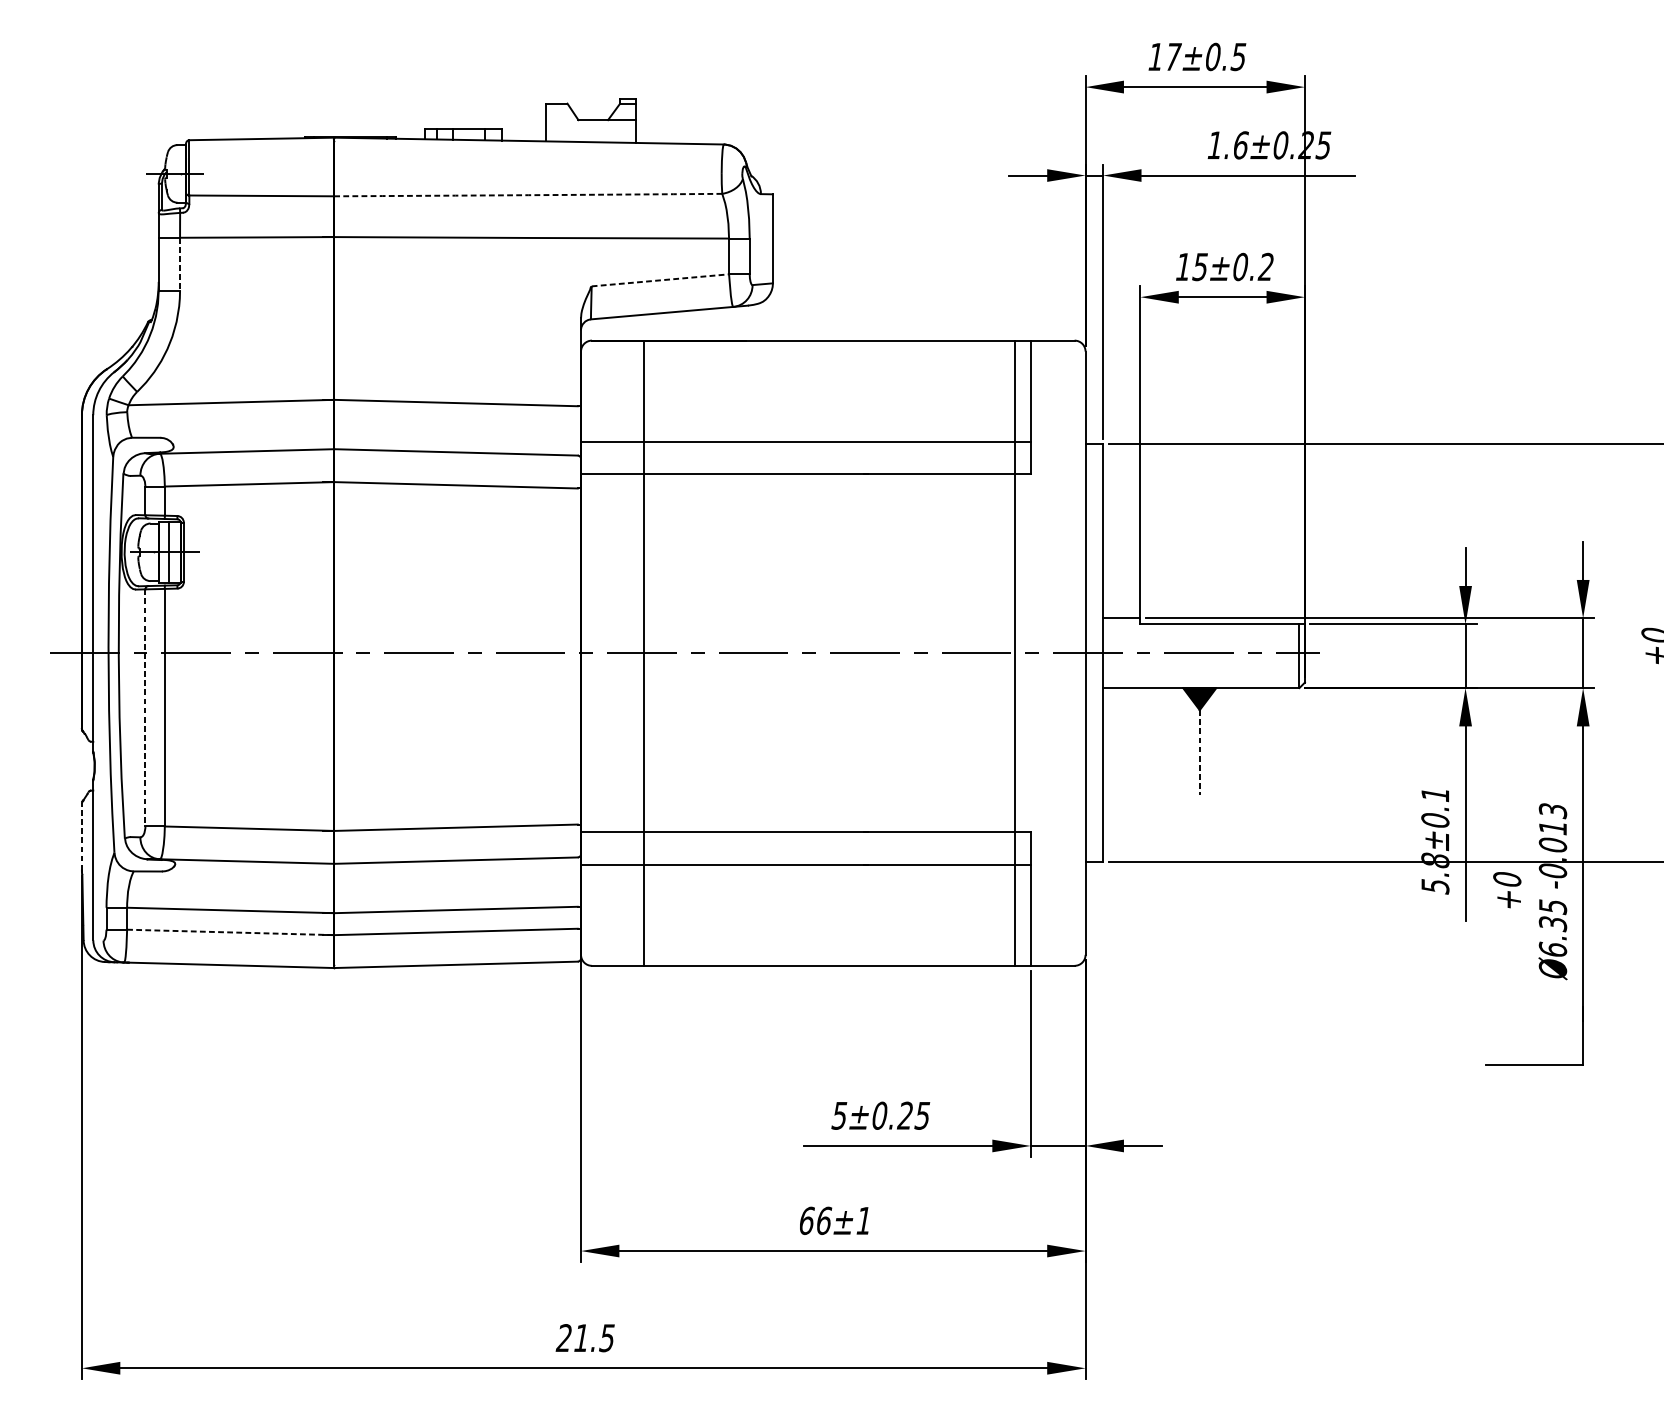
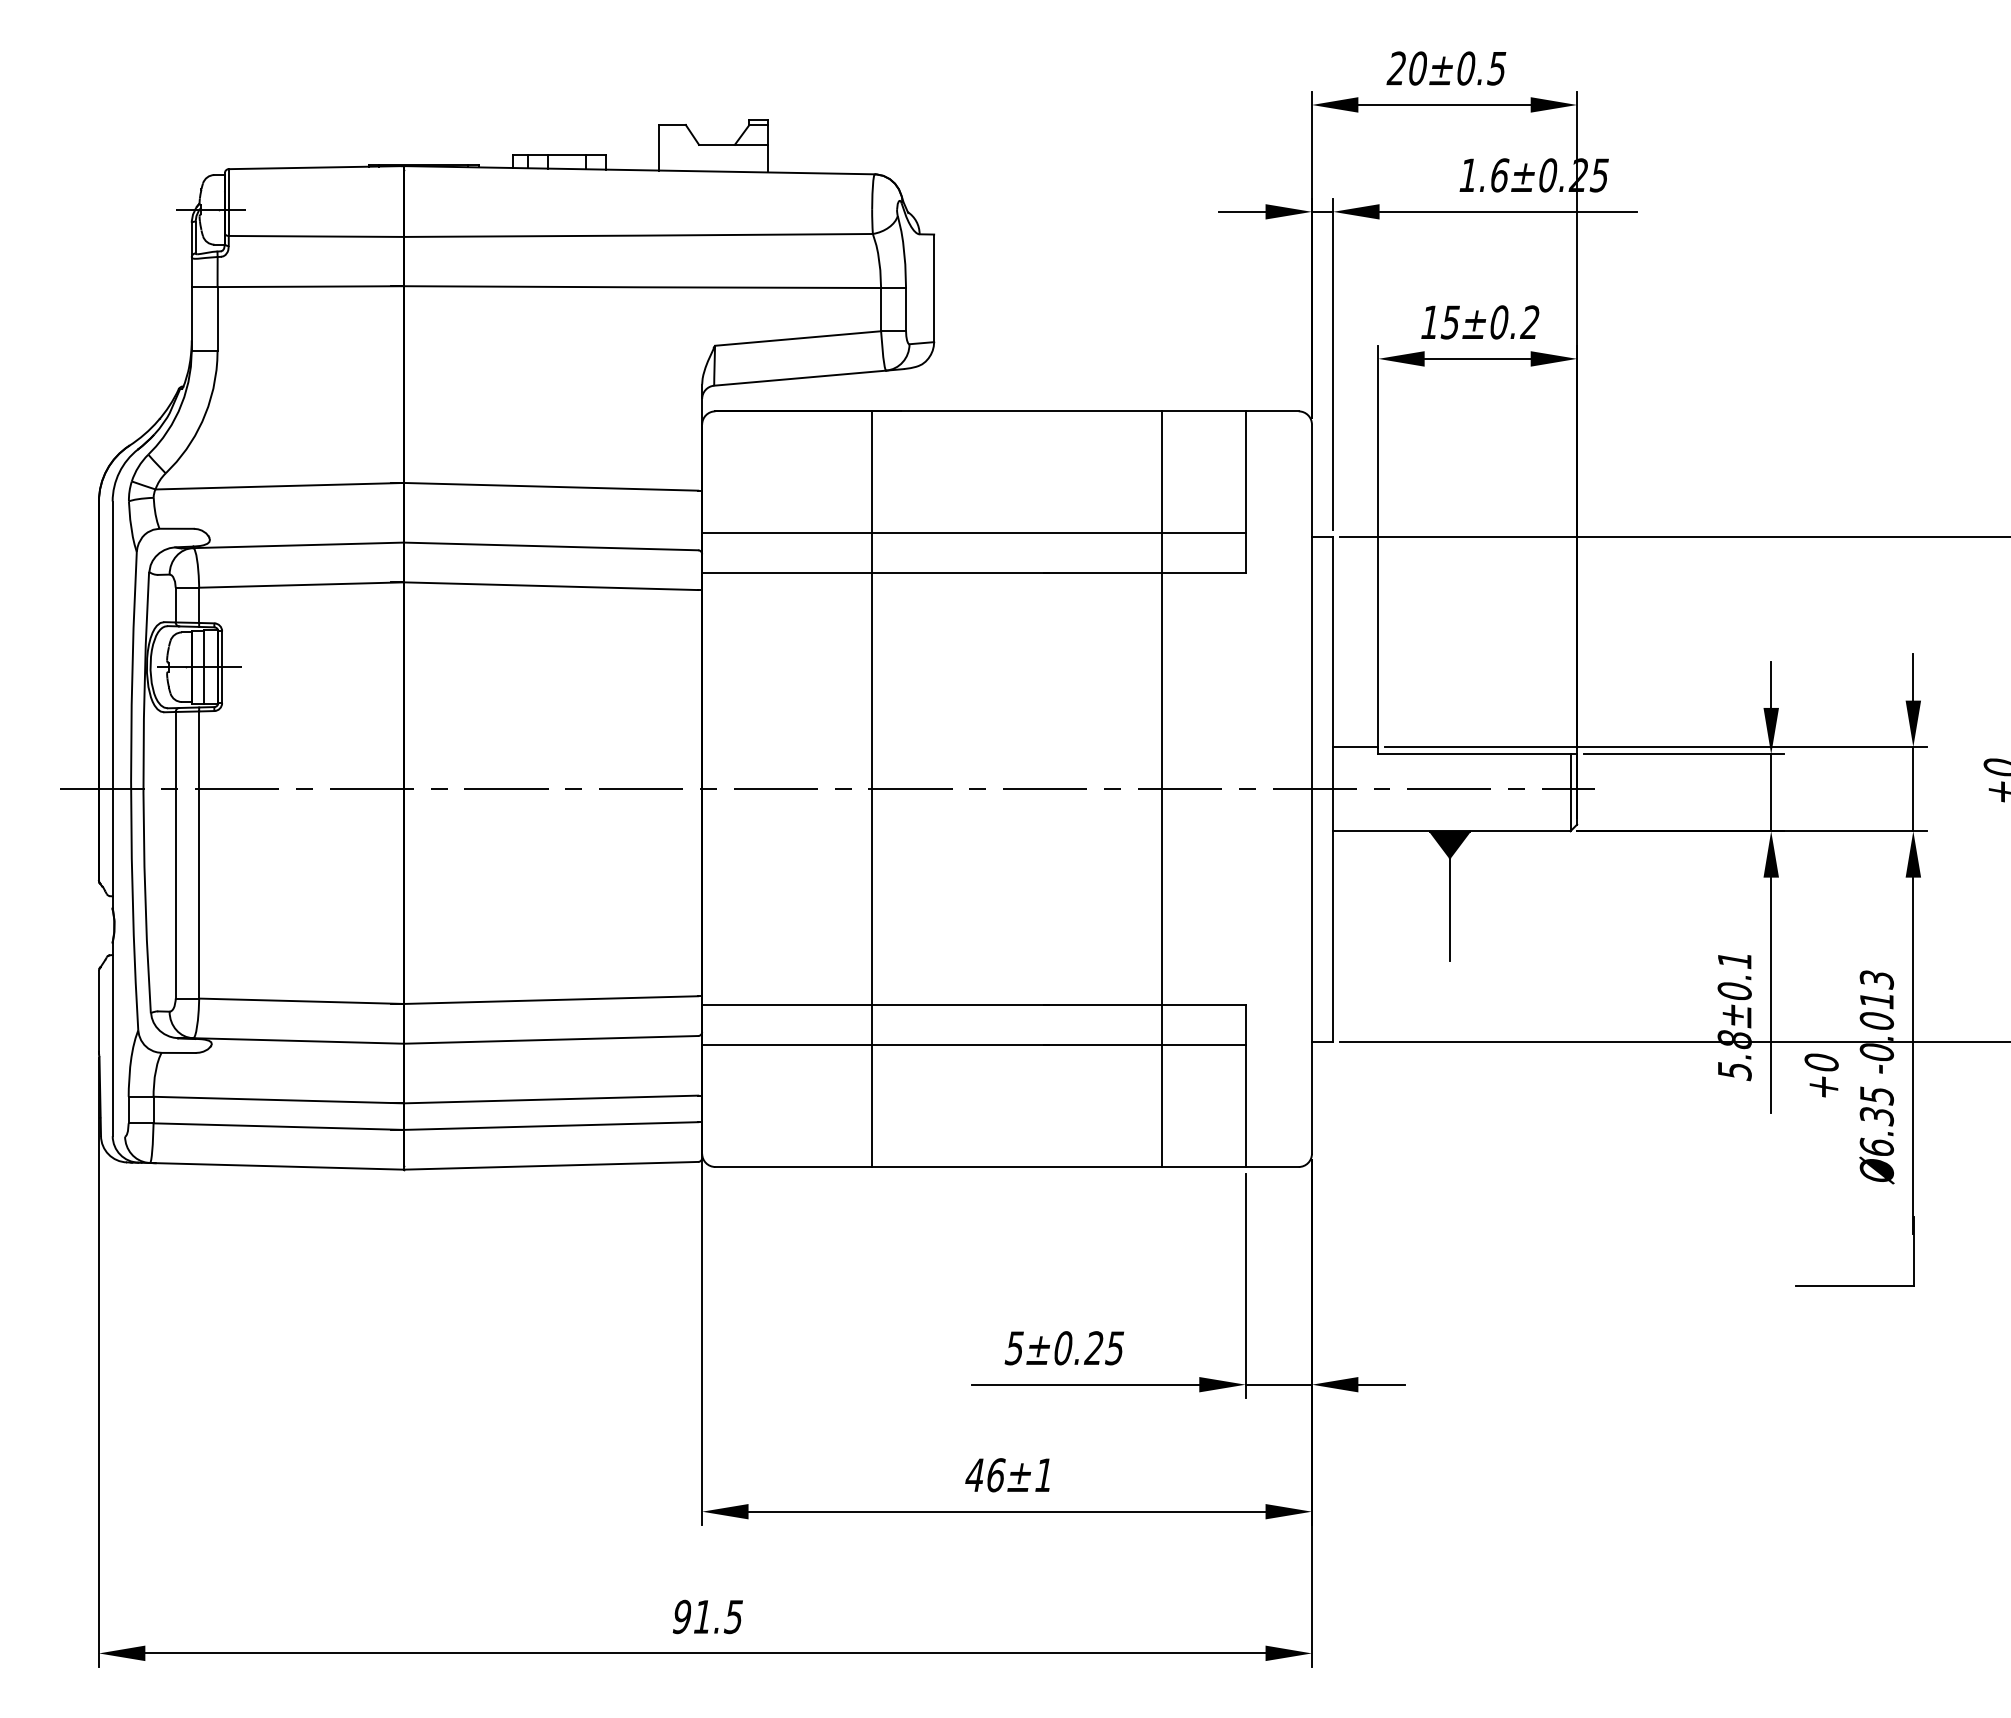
text: (1164, 56) -> (1407, 68), 17±0.5 -> 20±0.5
arc: (528, 195) -> (638, 235), dashed -> solid
line: (180, 264) -> (217, 319), dashed -> solid
line: (660, 280) -> (798, 338), dashed -> solid
line: (644, 653) -> (871, 789), moved
line: (1014, 653) -> (1162, 789), moved
line: (145, 708) -> (175, 855), dashed -> solid
line: (1199, 753) -> (1449, 910), dashed -> solid
line: (81, 837) -> (98, 1011), dashed -> solid
line: (231, 932) -> (279, 1126), dashed -> solid
text: (806, 1221) -> (974, 1475), 66±1 -> 46±1
text: (563, 1338) -> (680, 1617), 21.5 -> 91.5

